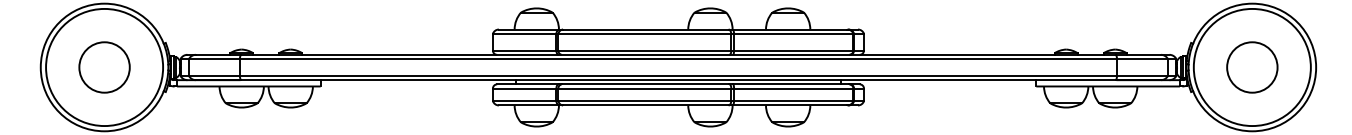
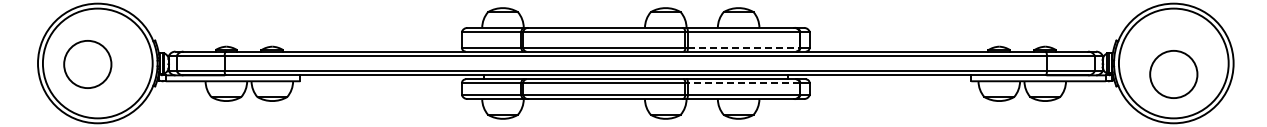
line: (793, 50) -> (743, 47), solid -> dashed
circle: (104, 67) -> (87, 64), moved
circle: (1252, 67) -> (1173, 74), moved
line: (793, 88) -> (743, 83), solid -> dashed

